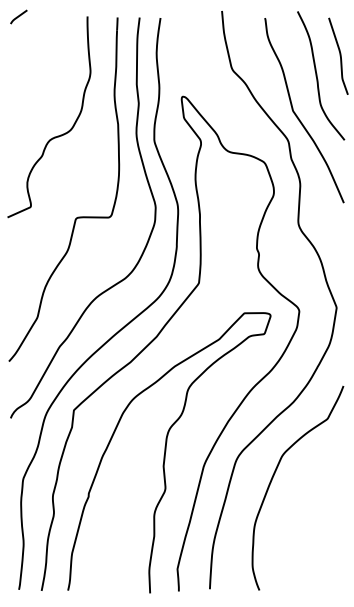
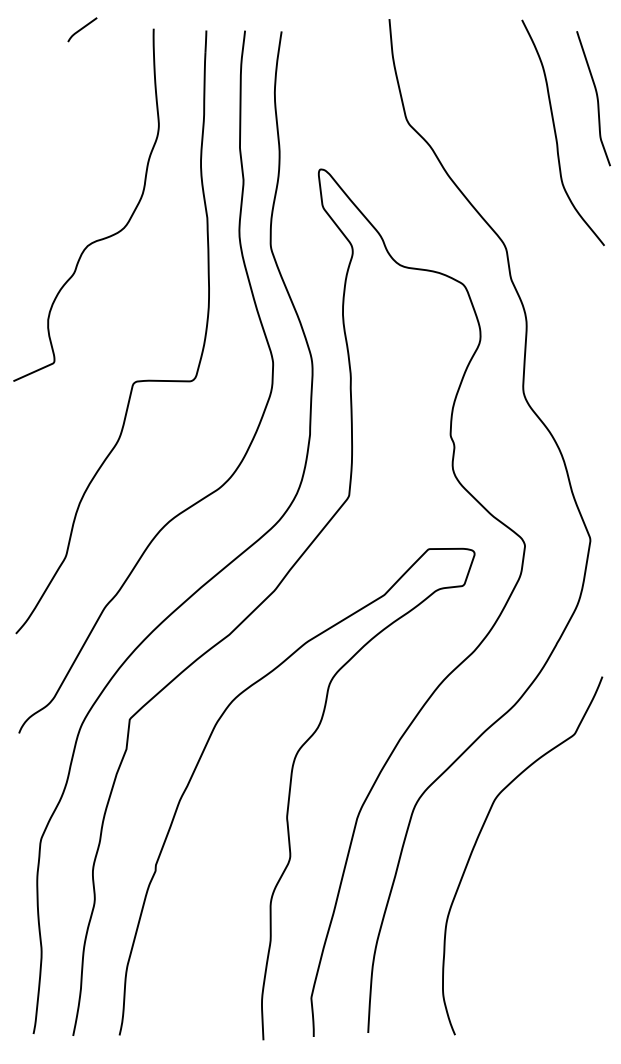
line: (18, 16) -> (81, 28), moved
curve: (297, 115) -> (521, 202), removed

